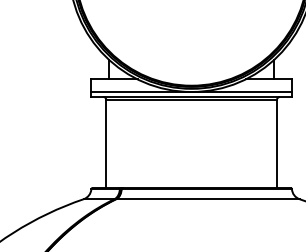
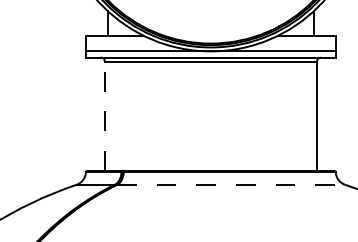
line: (106, 144) -> (104, 116), solid -> dashed
line: (207, 199) -> (230, 185), solid -> dashed

